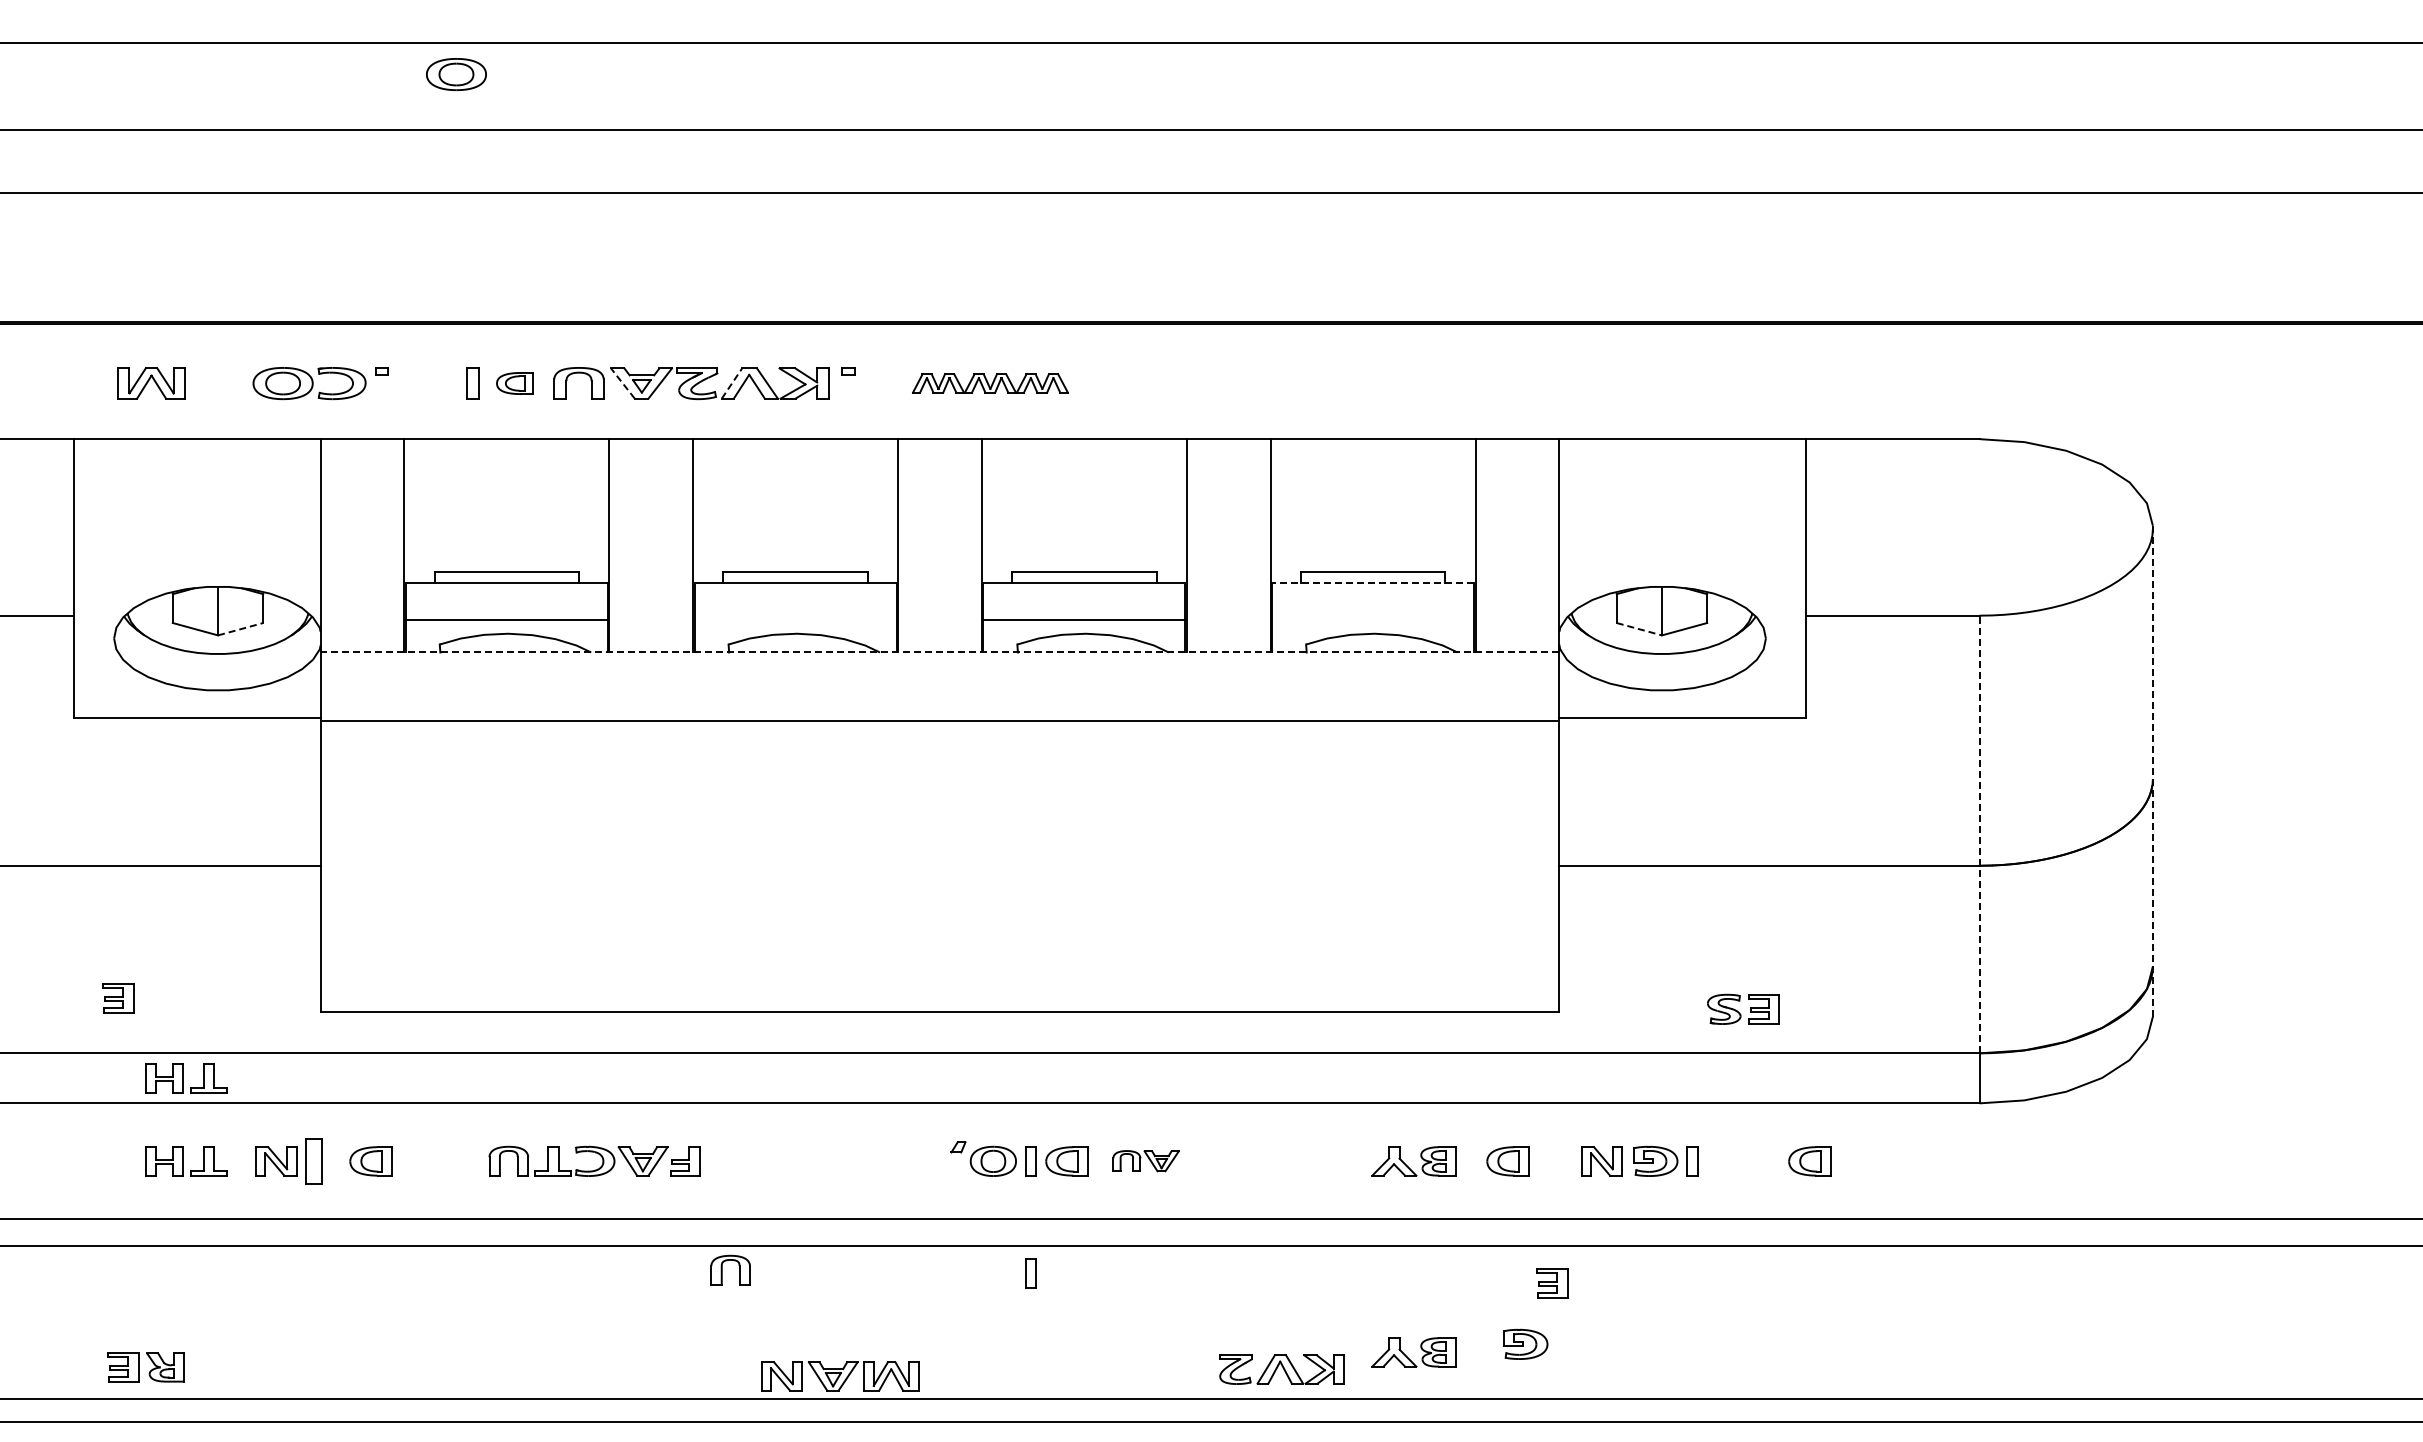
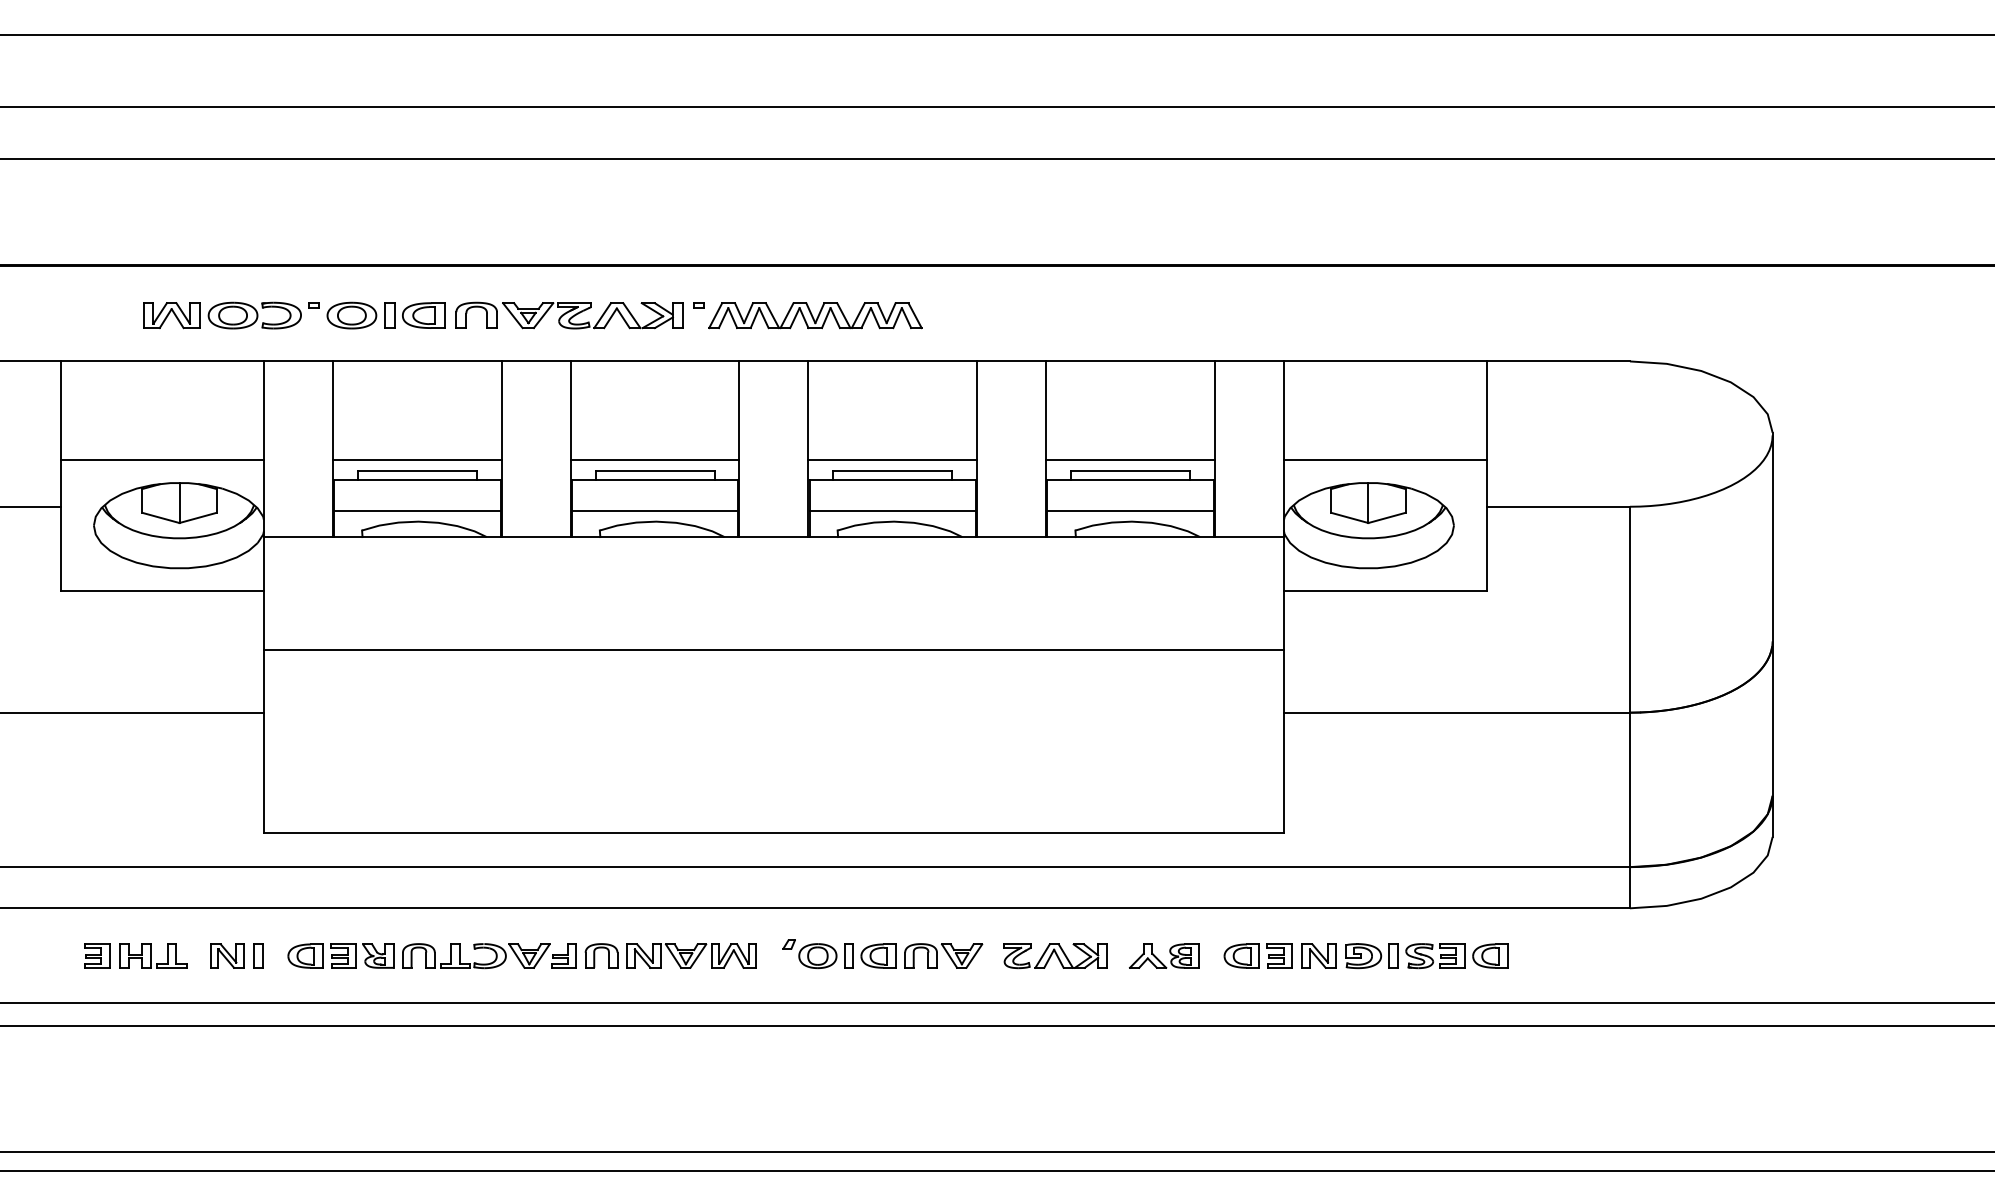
part: (456, 74) -> (351, 315), moved
part: (151, 383) -> (171, 315), moved
part: (514, 383) -> (423, 315), size x1.43
line: (622, 383) -> (512, 315), dashed -> solid
line: (732, 383) -> (603, 315), dashed -> solid
part: (990, 383) -> (815, 315), size x1.67
line: (196, 559) -> (161, 460), added
line: (506, 559) -> (417, 460), added
line: (795, 559) -> (654, 460), added
line: (1083, 559) -> (892, 460), added
line: (1372, 559) -> (1130, 460), added
line: (1682, 559) -> (1385, 460), added
line: (1372, 582) -> (1130, 479), dashed -> solid
line: (795, 620) -> (654, 510), added
line: (1373, 620) -> (1130, 510), added
line: (241, 629) -> (198, 518), dashed -> solid
line: (1639, 629) -> (1349, 518), dashed -> solid
line: (939, 652) -> (773, 537), dashed -> solid
line: (939, 721) -> (773, 650), moved
line: (2152, 771) -> (1772, 635), dashed -> solid
line: (1979, 834) -> (1629, 686), dashed -> solid
part: (118, 998) -> (97, 956), moved
part: (1743, 1008) -> (1435, 955), moved
part: (186, 1078) -> (153, 887), removed
part: (1145, 1160) -> (943, 955), size x1.43
part: (313, 1161) -> (258, 956), size x0.62
part: (722, 1269) -> (594, 955), moved
part: (1030, 1273) -> (848, 1048), removed
part: (1552, 1283) -> (1279, 956), moved
part: (1525, 1343) -> (1256, 1106), removed
part: (1408, 1357) -> (1159, 1117), removed
part: (145, 1367) -> (361, 956), moved
part: (1281, 1369) -> (1055, 956), moved
part: (840, 1376) -> (692, 956), moved

